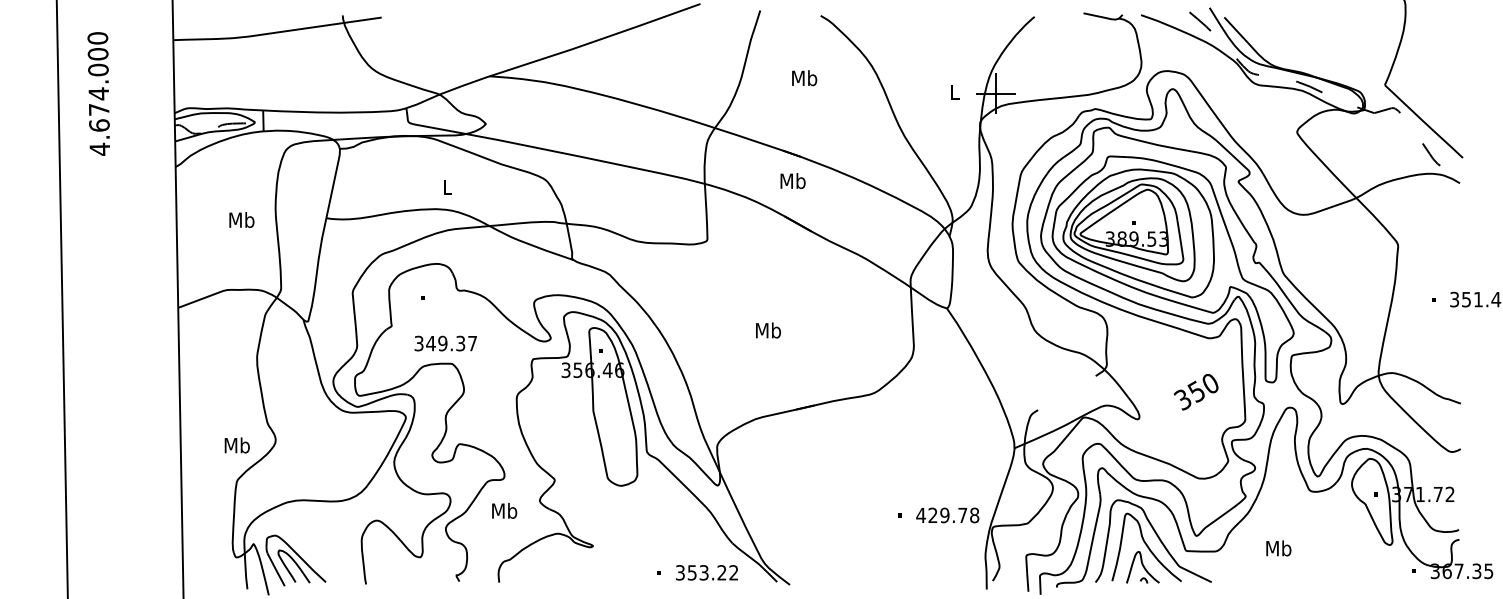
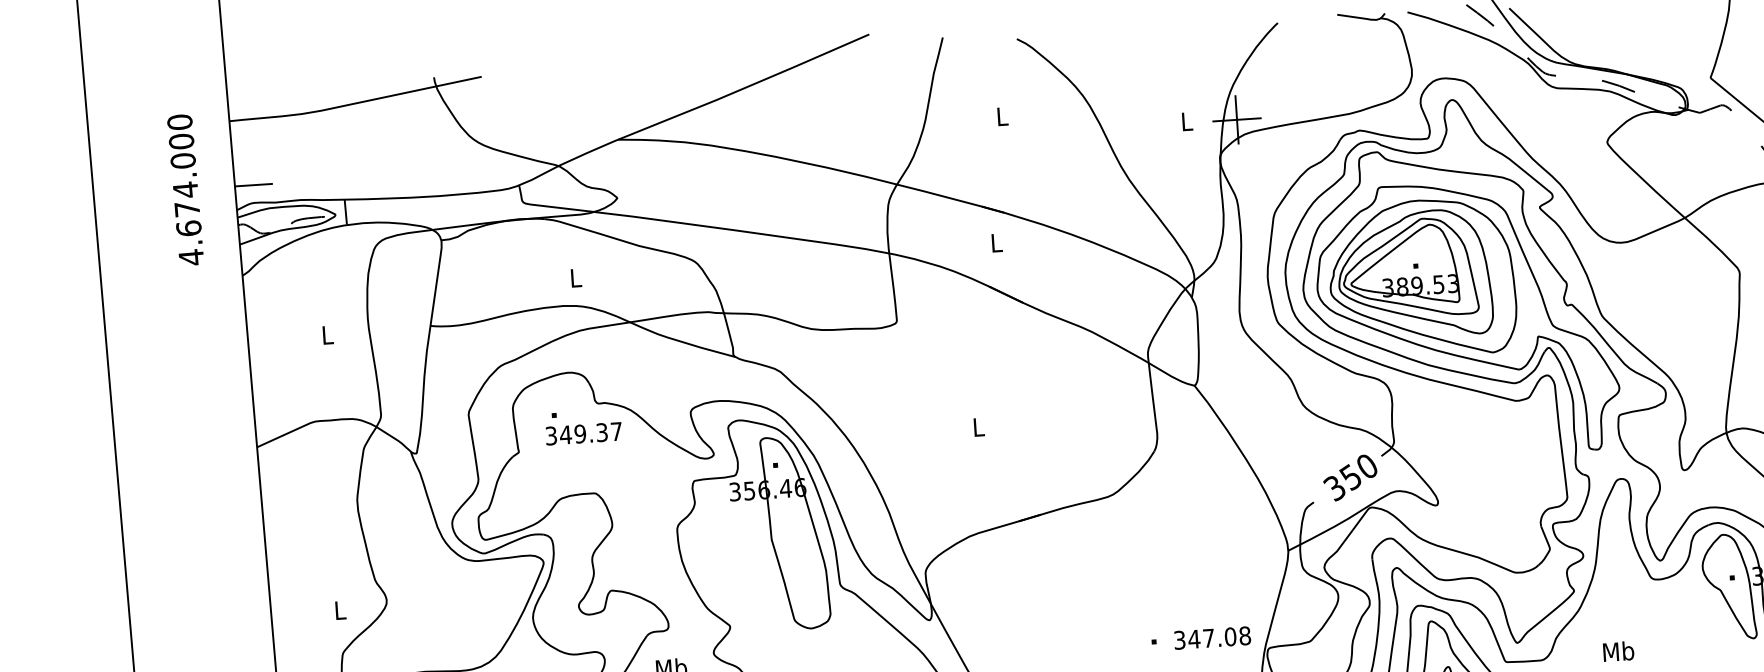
text: (804, 78) -> (1002, 116), Mb -> L
text: (98, 93) -> (185, 189), moved
line: (189, 93) -> (253, 184), added
text: (792, 181) -> (995, 243), Mb -> L
text: (241, 219) -> (327, 334), Mb -> L
text: (768, 330) -> (978, 427), Mb -> L
text: (445, 343) -> (583, 433), moved
text: (1196, 392) -> (1350, 478), moved
text: (236, 445) -> (339, 610), Mb -> L
text: (941, 515) -> (1204, 638), 429.78 -> 347.08

